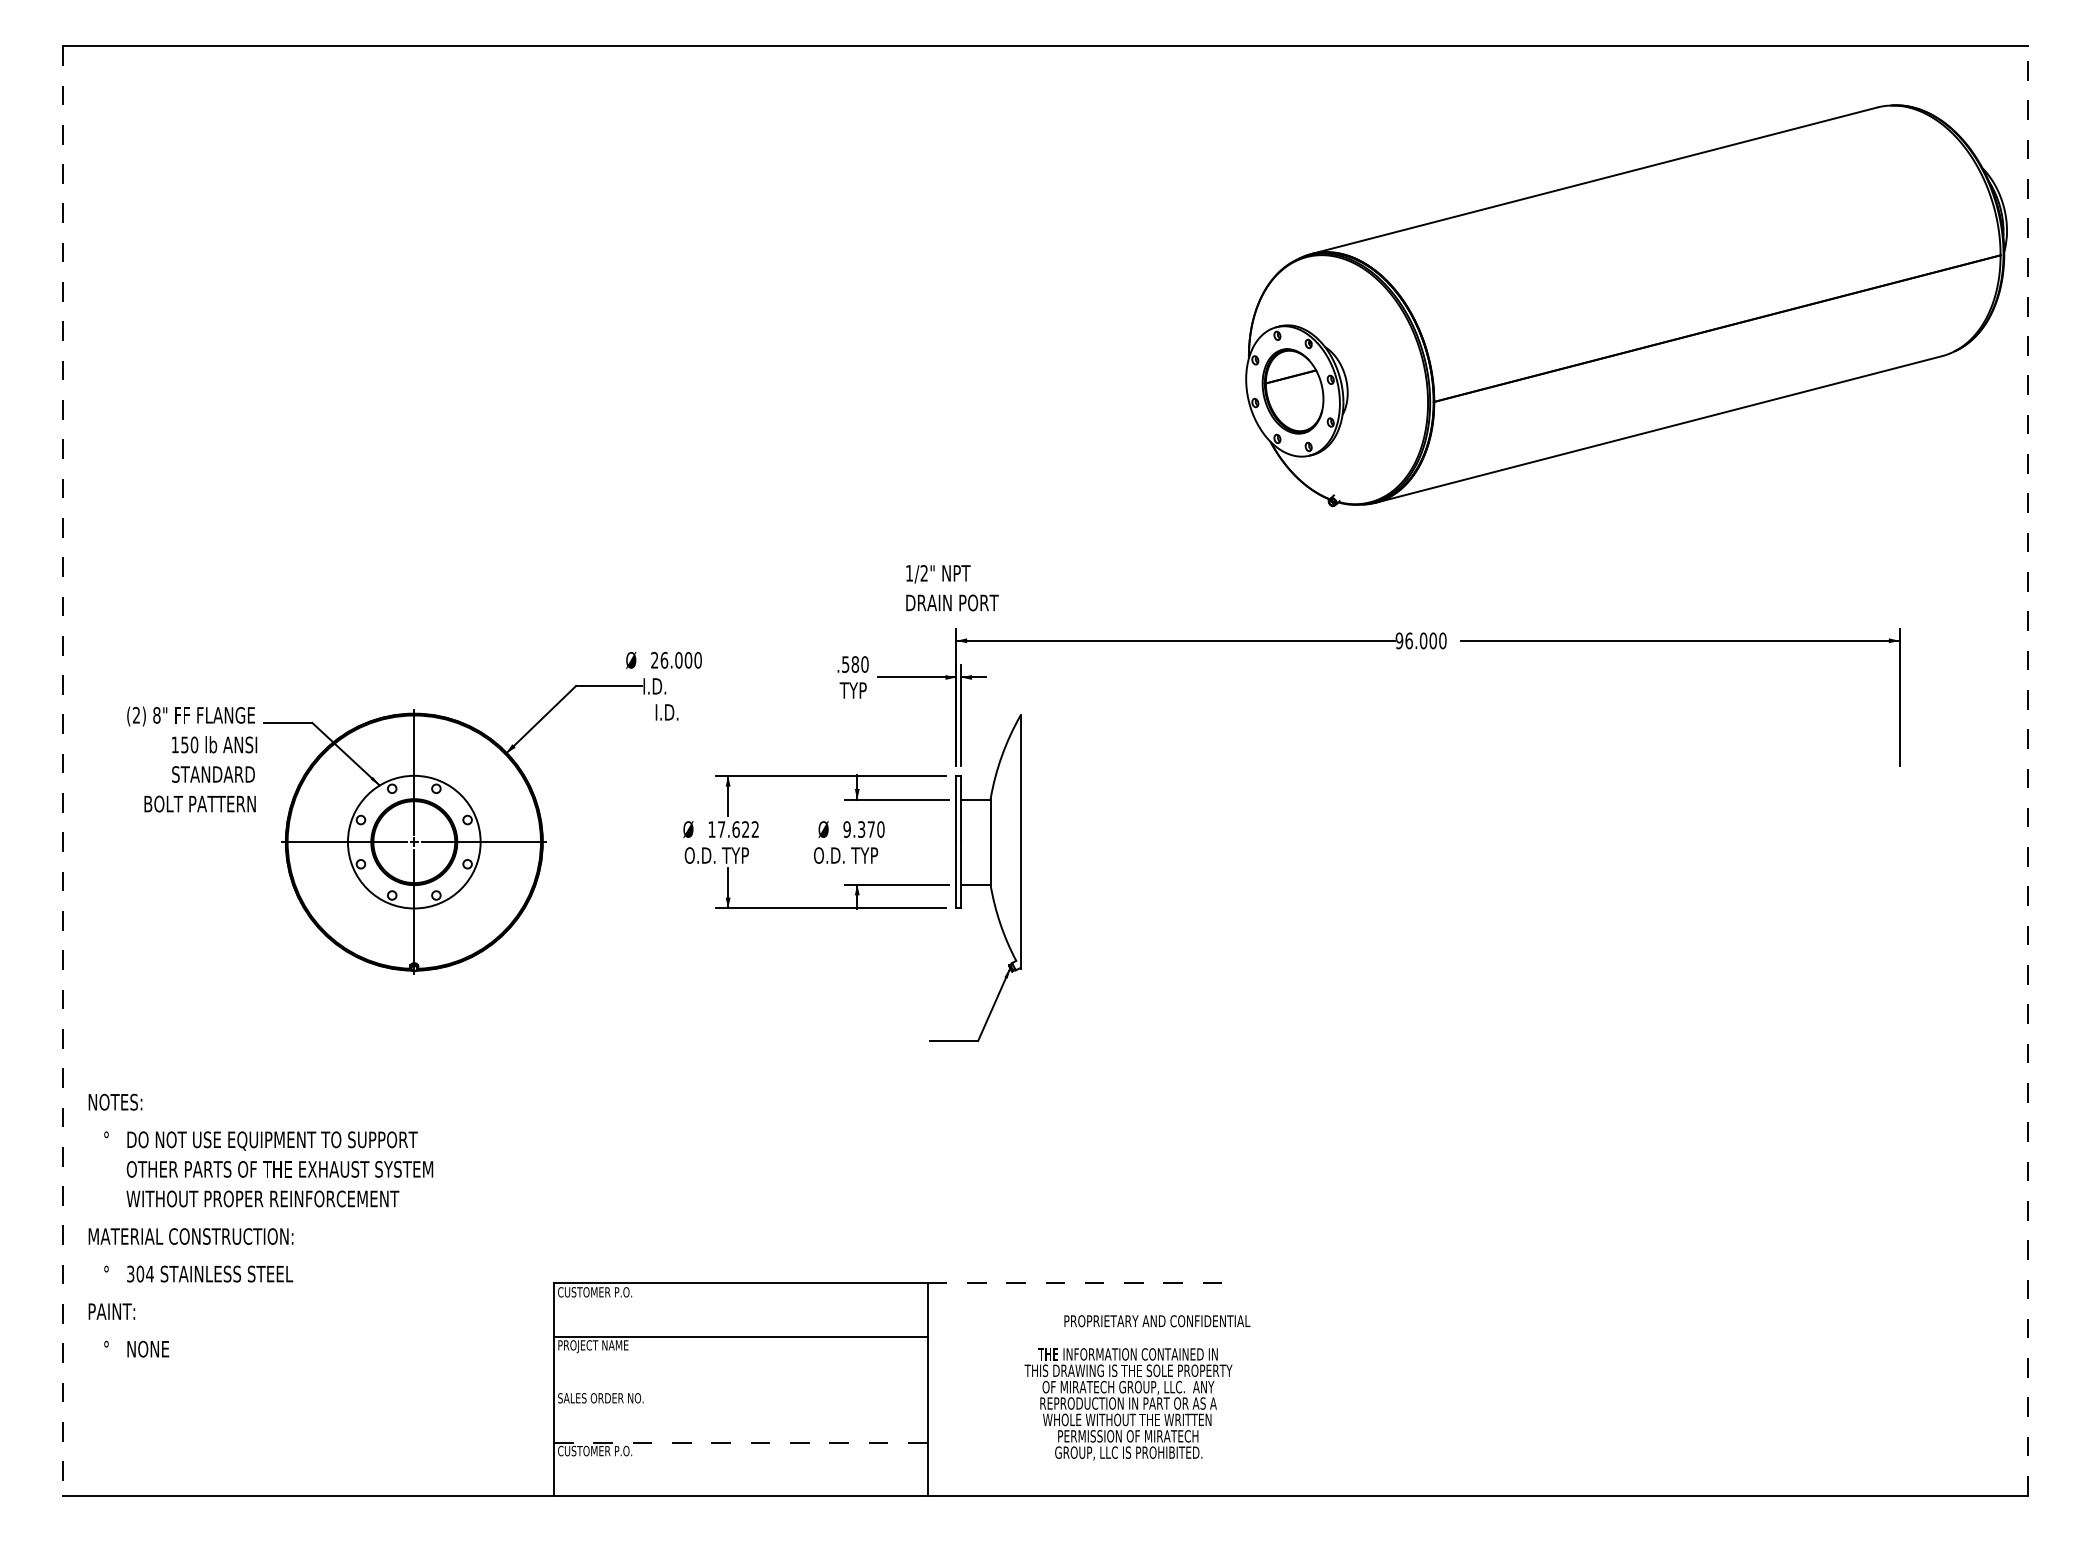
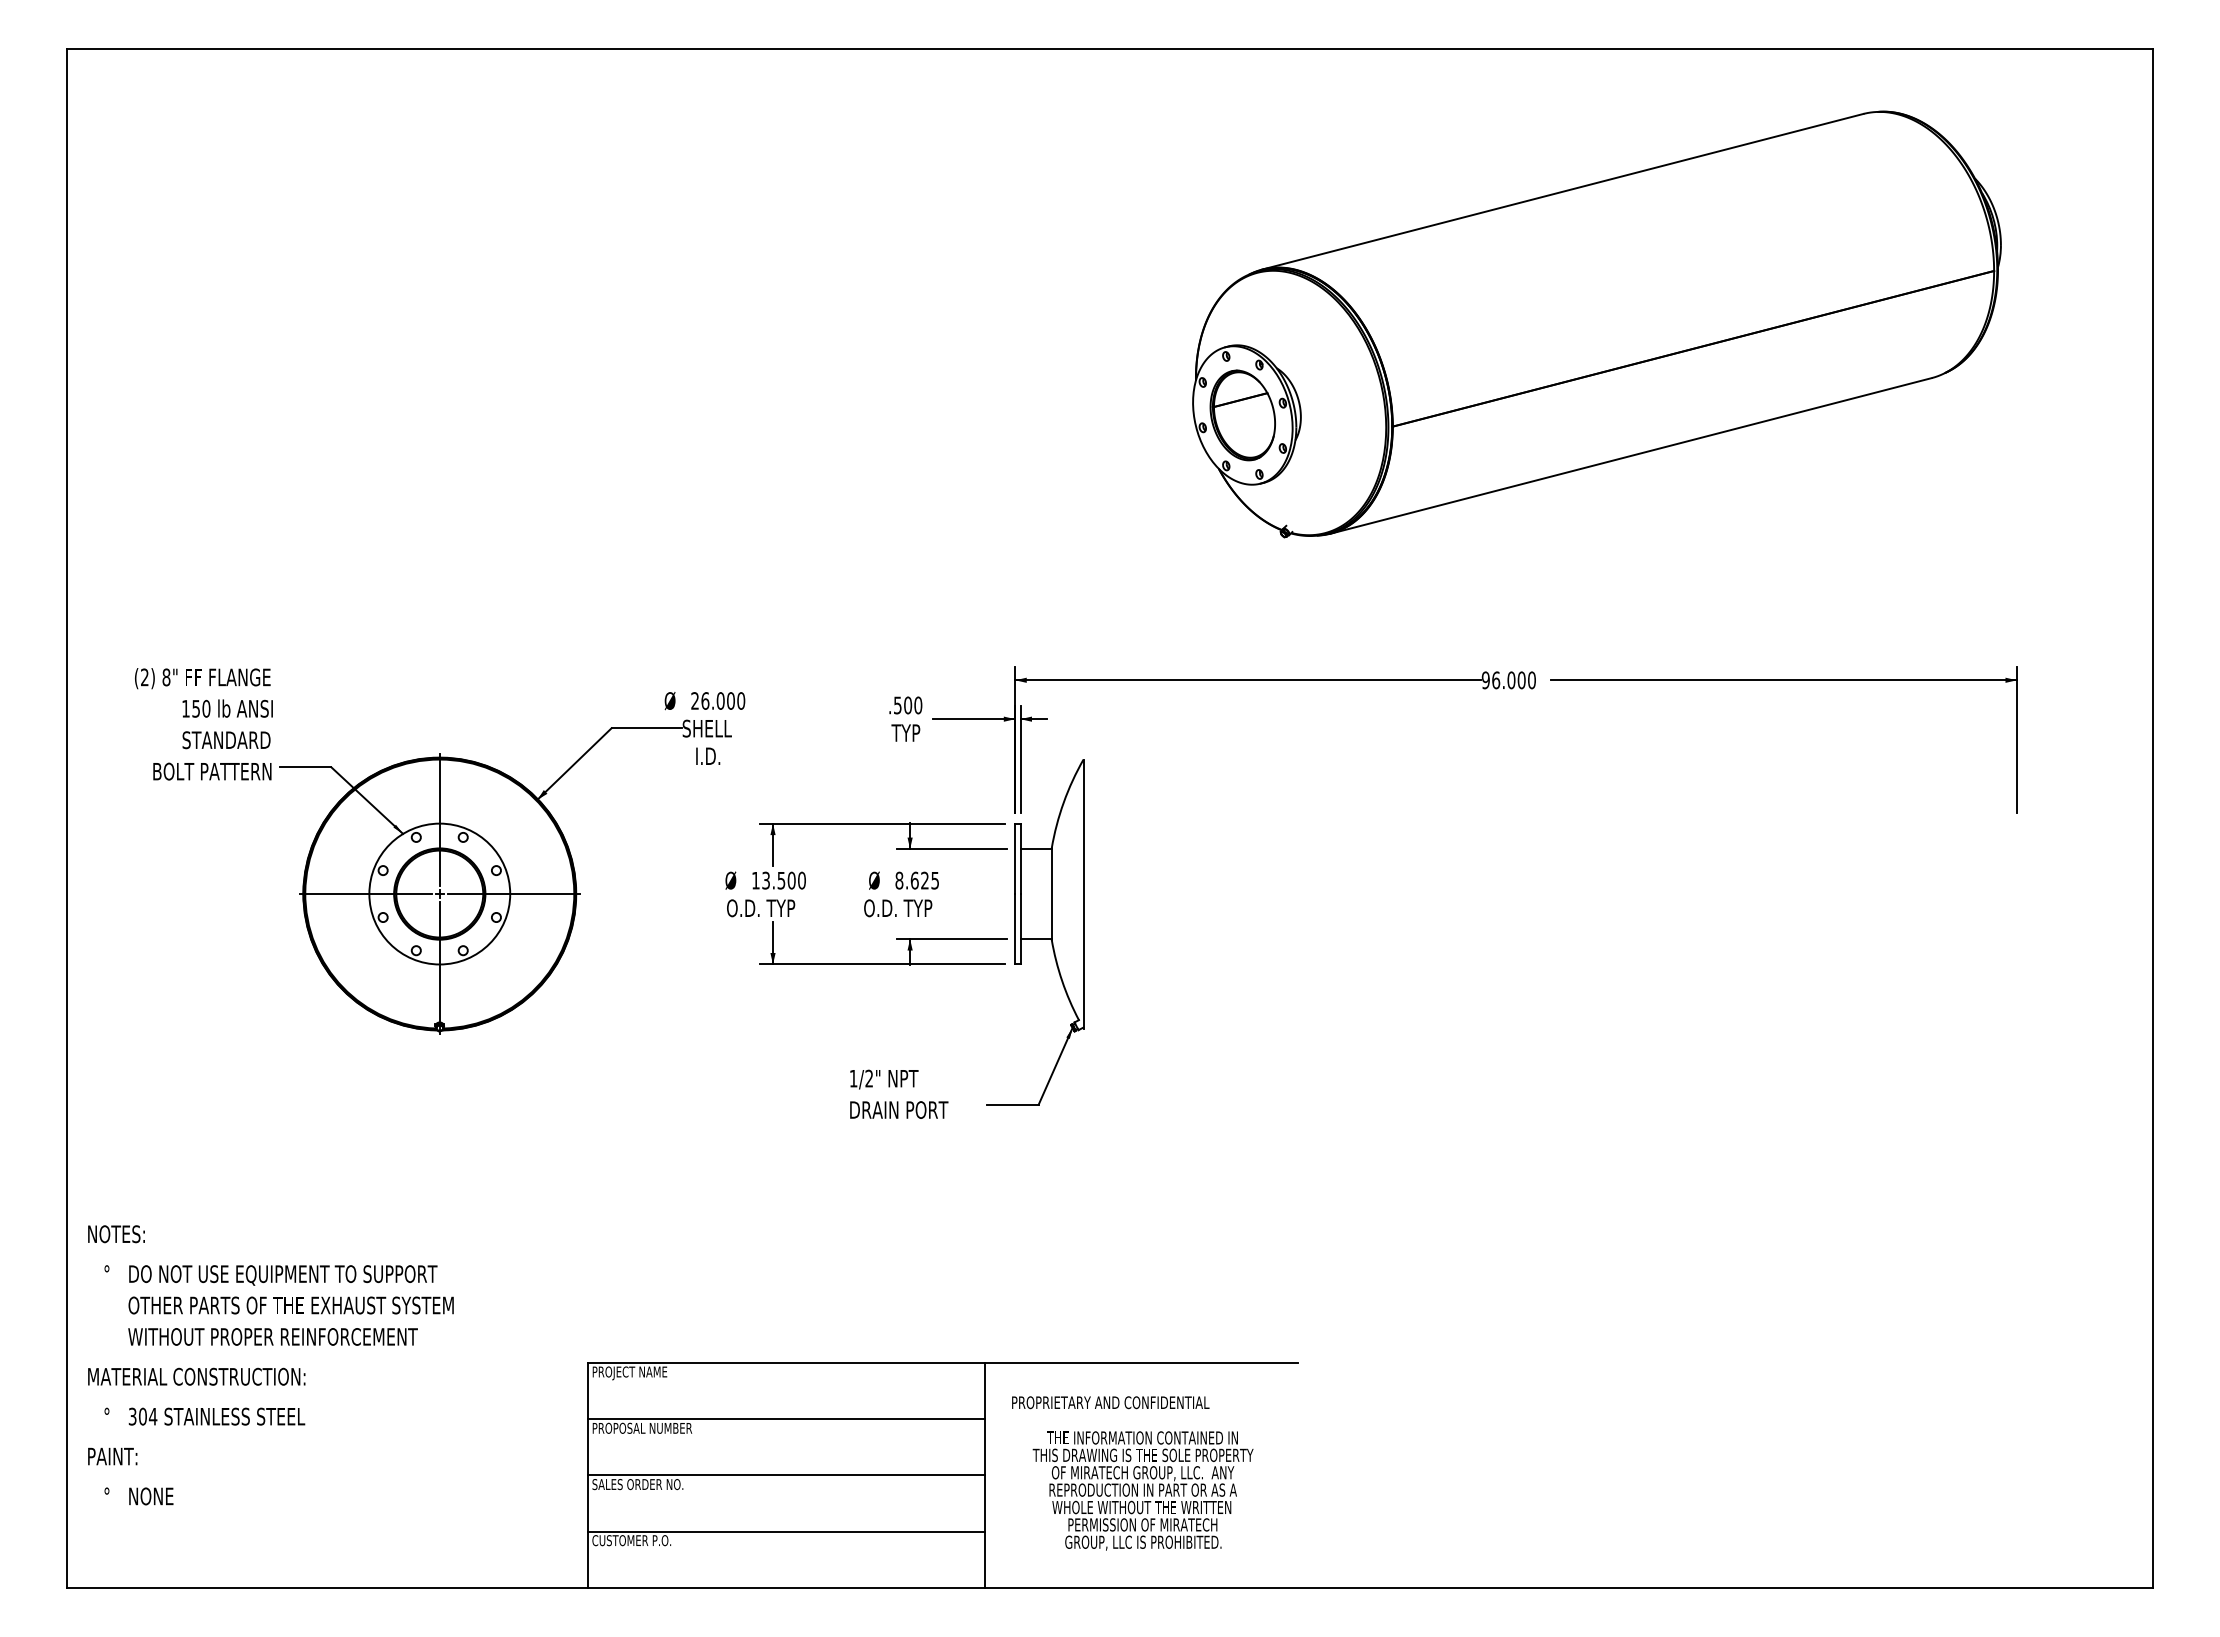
part: (1626, 305) -> (1596, 324), moved
text: (952, 587) -> (899, 1093), moved
text: (855, 664) -> (908, 705), .580 -> .500
text: (665, 686) -> (706, 728), I.D. -> SHELL
text: (191, 759) -> (203, 724), moved
line: (62, 771) -> (66, 818), dashed -> solid
line: (2028, 771) -> (2153, 818), dashed -> solid
text: (738, 829) -> (783, 880), 17.622 -> 13.500
text: (864, 829) -> (917, 880), 9.370 -> 8.625
text: (260, 1225) -> (270, 1365), moved
line: (1075, 1283) -> (1141, 1362), dashed -> solid
text: (594, 1293) -> (631, 1373), CUSTOMER P.O. -> PROJECT NAME
text: (1157, 1321) -> (1110, 1402), moved
text: (614, 1346) -> (652, 1429), PROJECT NAME -> PROPOSAL NUMBER
line: (740, 1389) -> (786, 1475), added
text: (1127, 1403) -> (1142, 1490), moved
line: (741, 1442) -> (787, 1531), dashed -> solid

